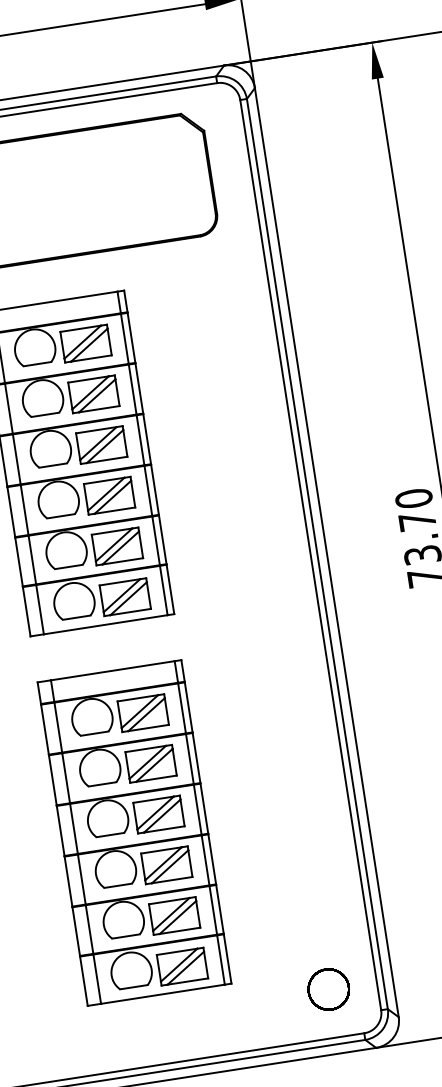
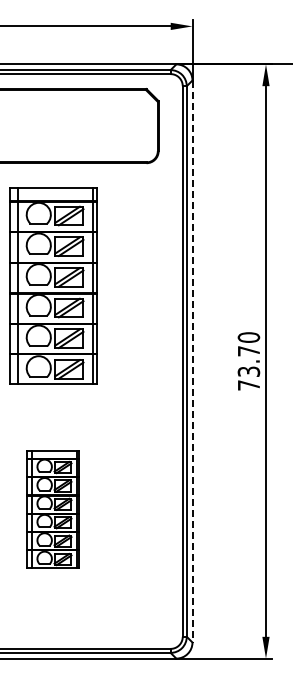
line: (326, 552) -> (192, 361), solid -> dashed
part: (134, 832) -> (53, 509), size x0.6
circle: (328, 989) -> (153, 619), removed

